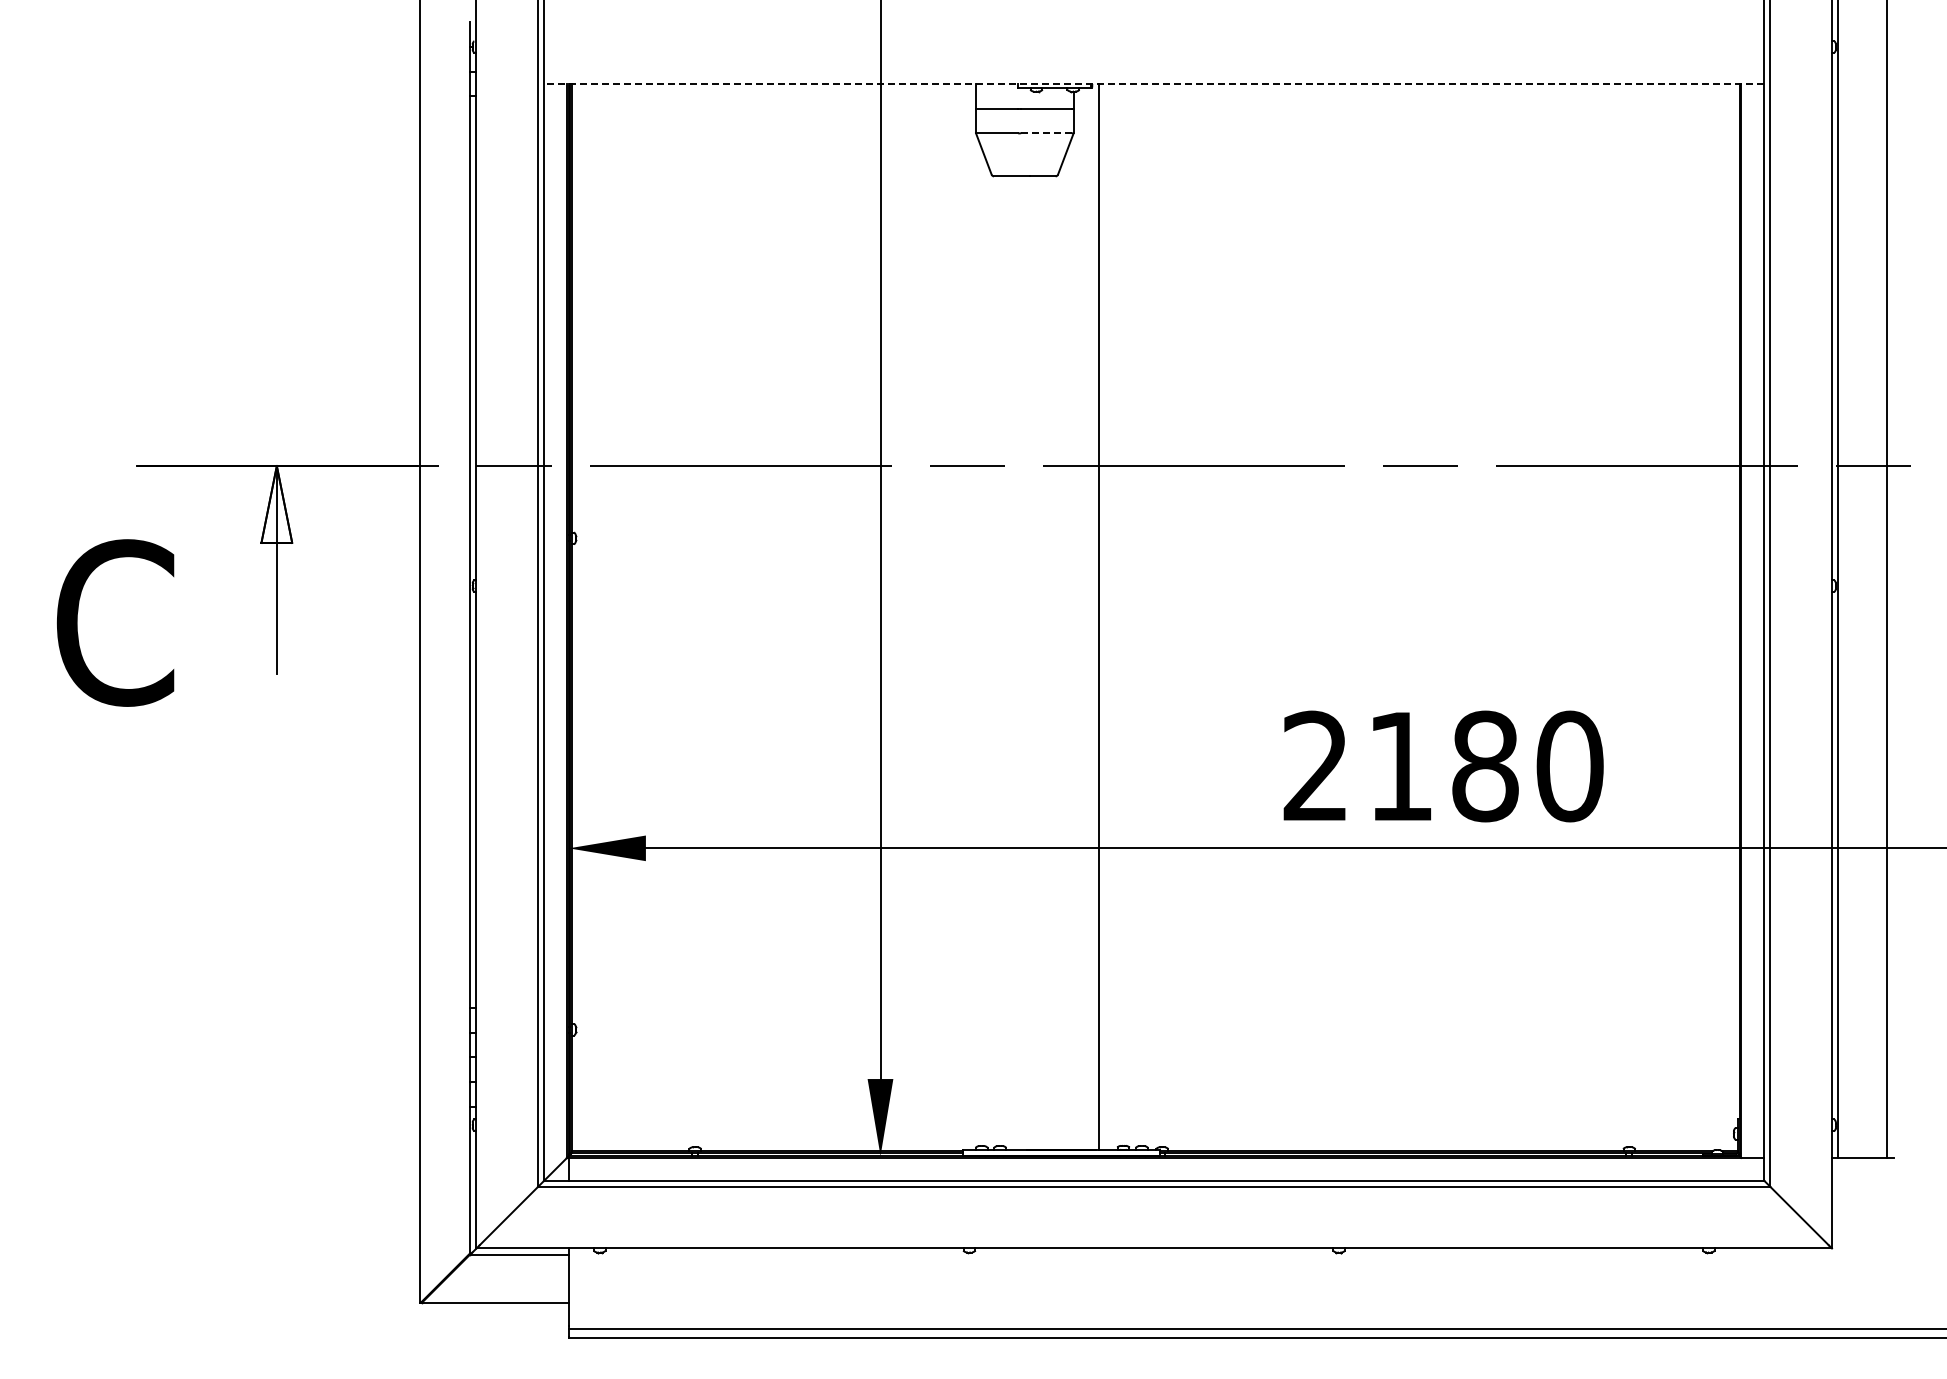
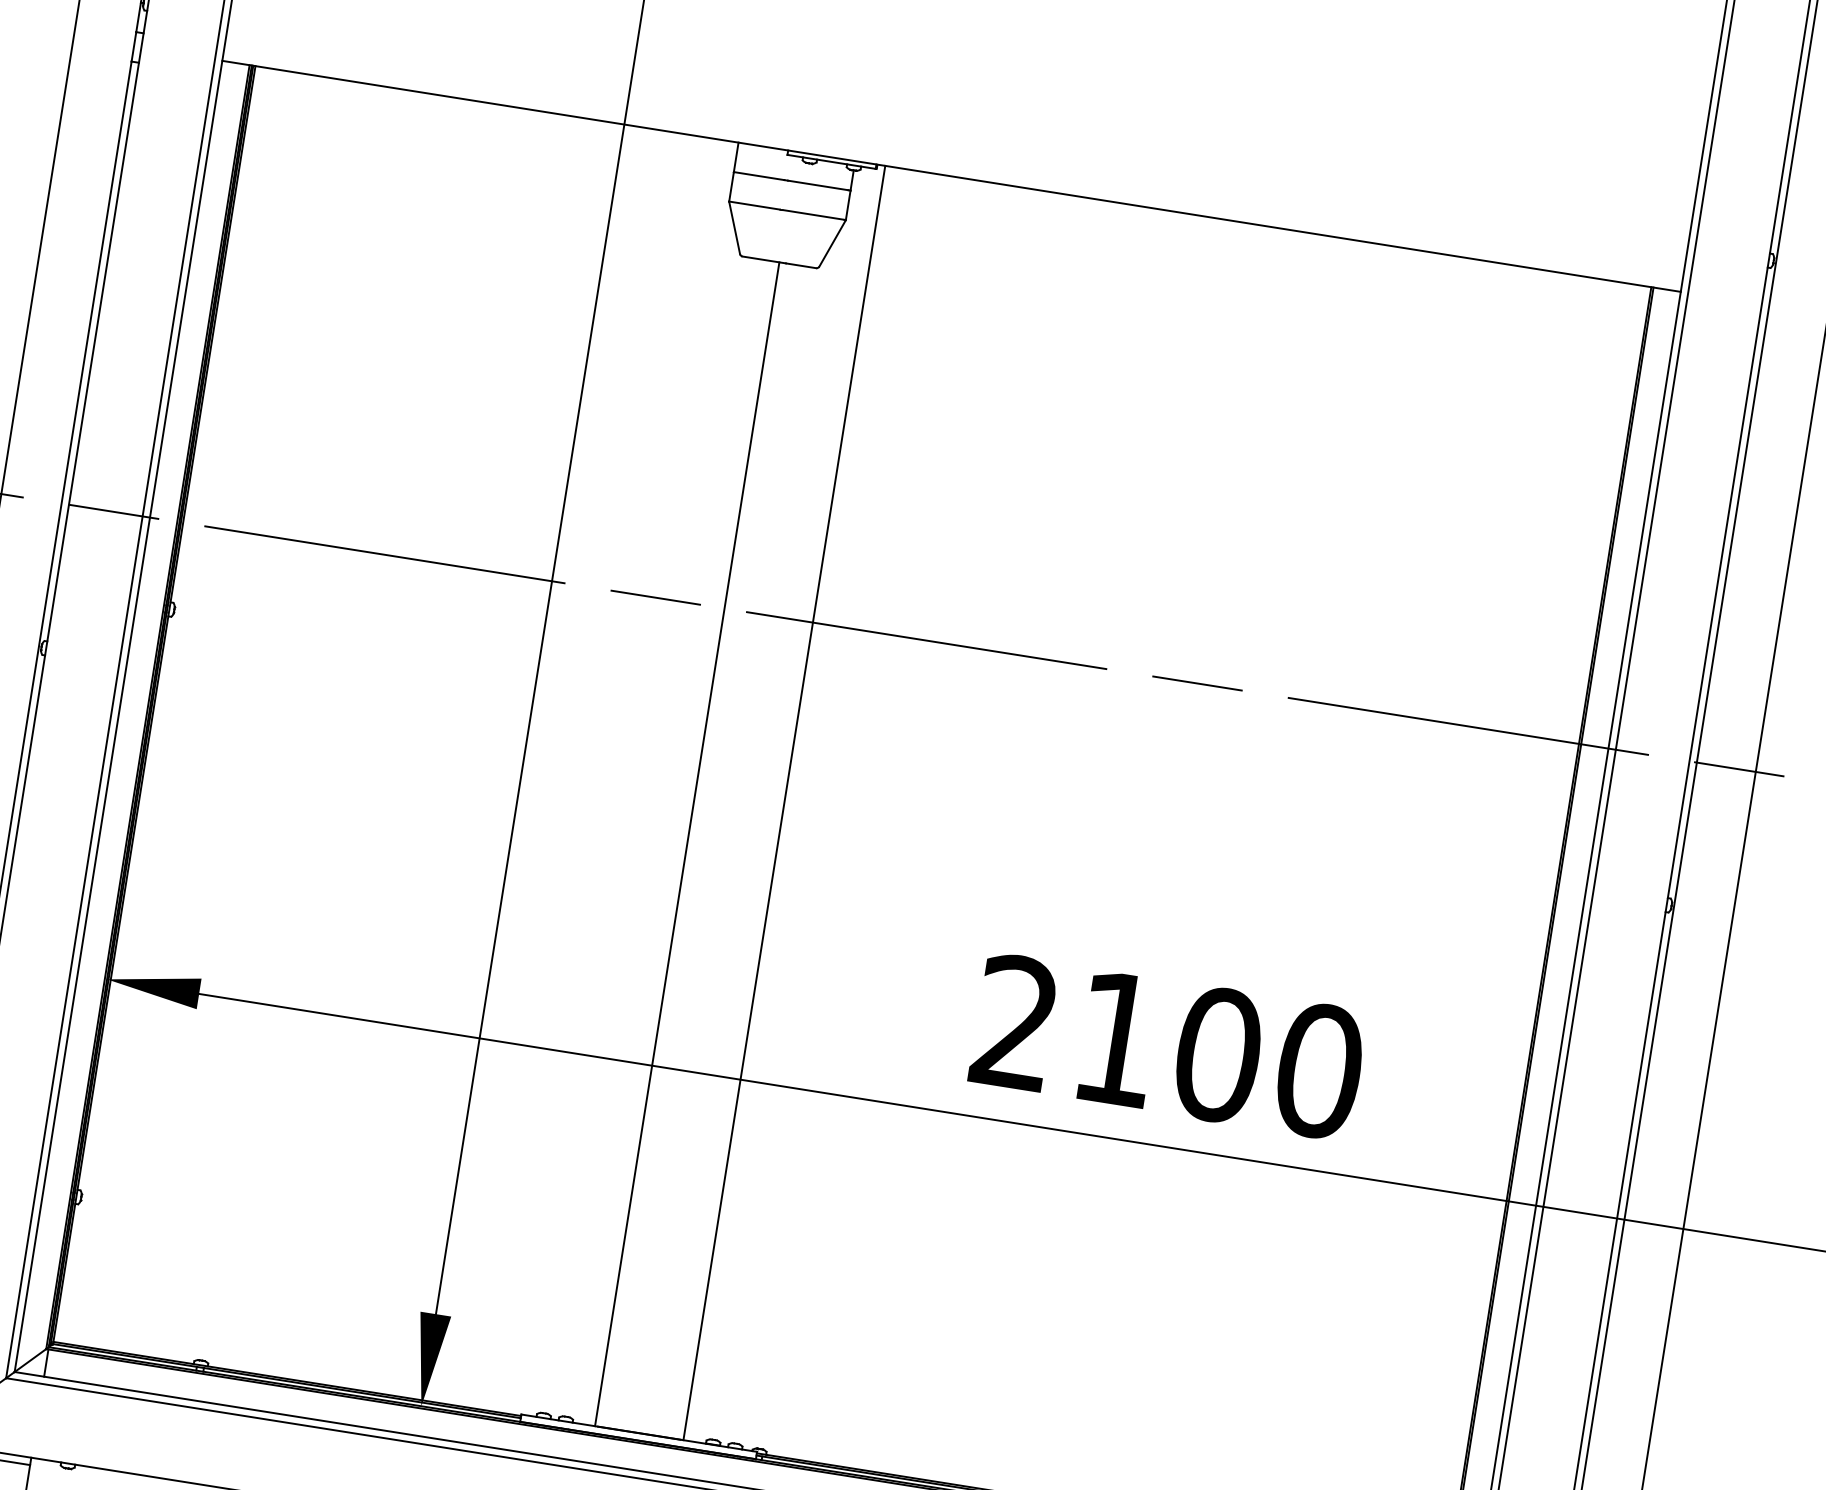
line: (1154, 83) -> (951, 175), dashed -> solid
line: (1046, 133) -> (813, 215), dashed -> solid
line: (1024, 662) -> (686, 843), added
text: (1485, 766) -> (1218, 1055), 2180 -> 2100

